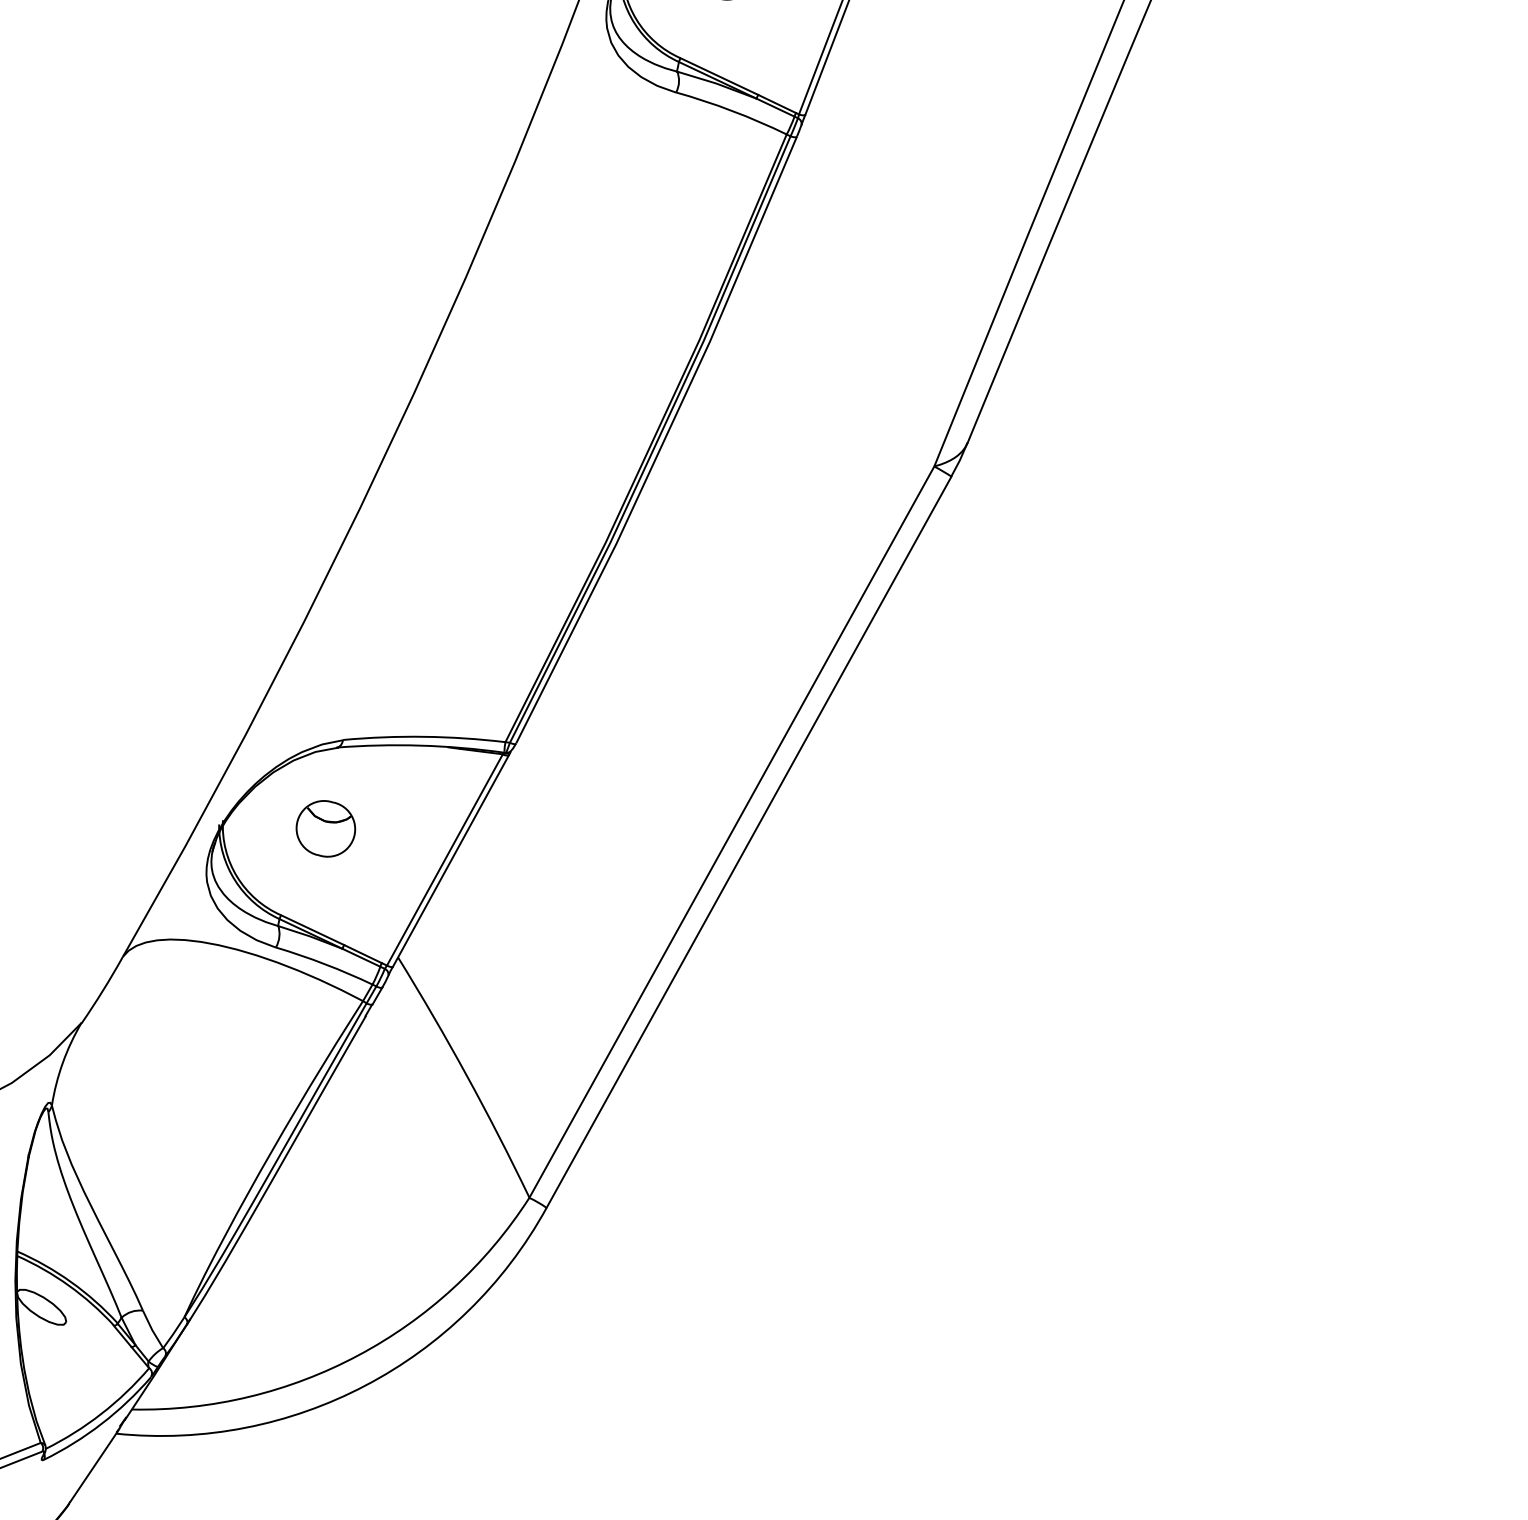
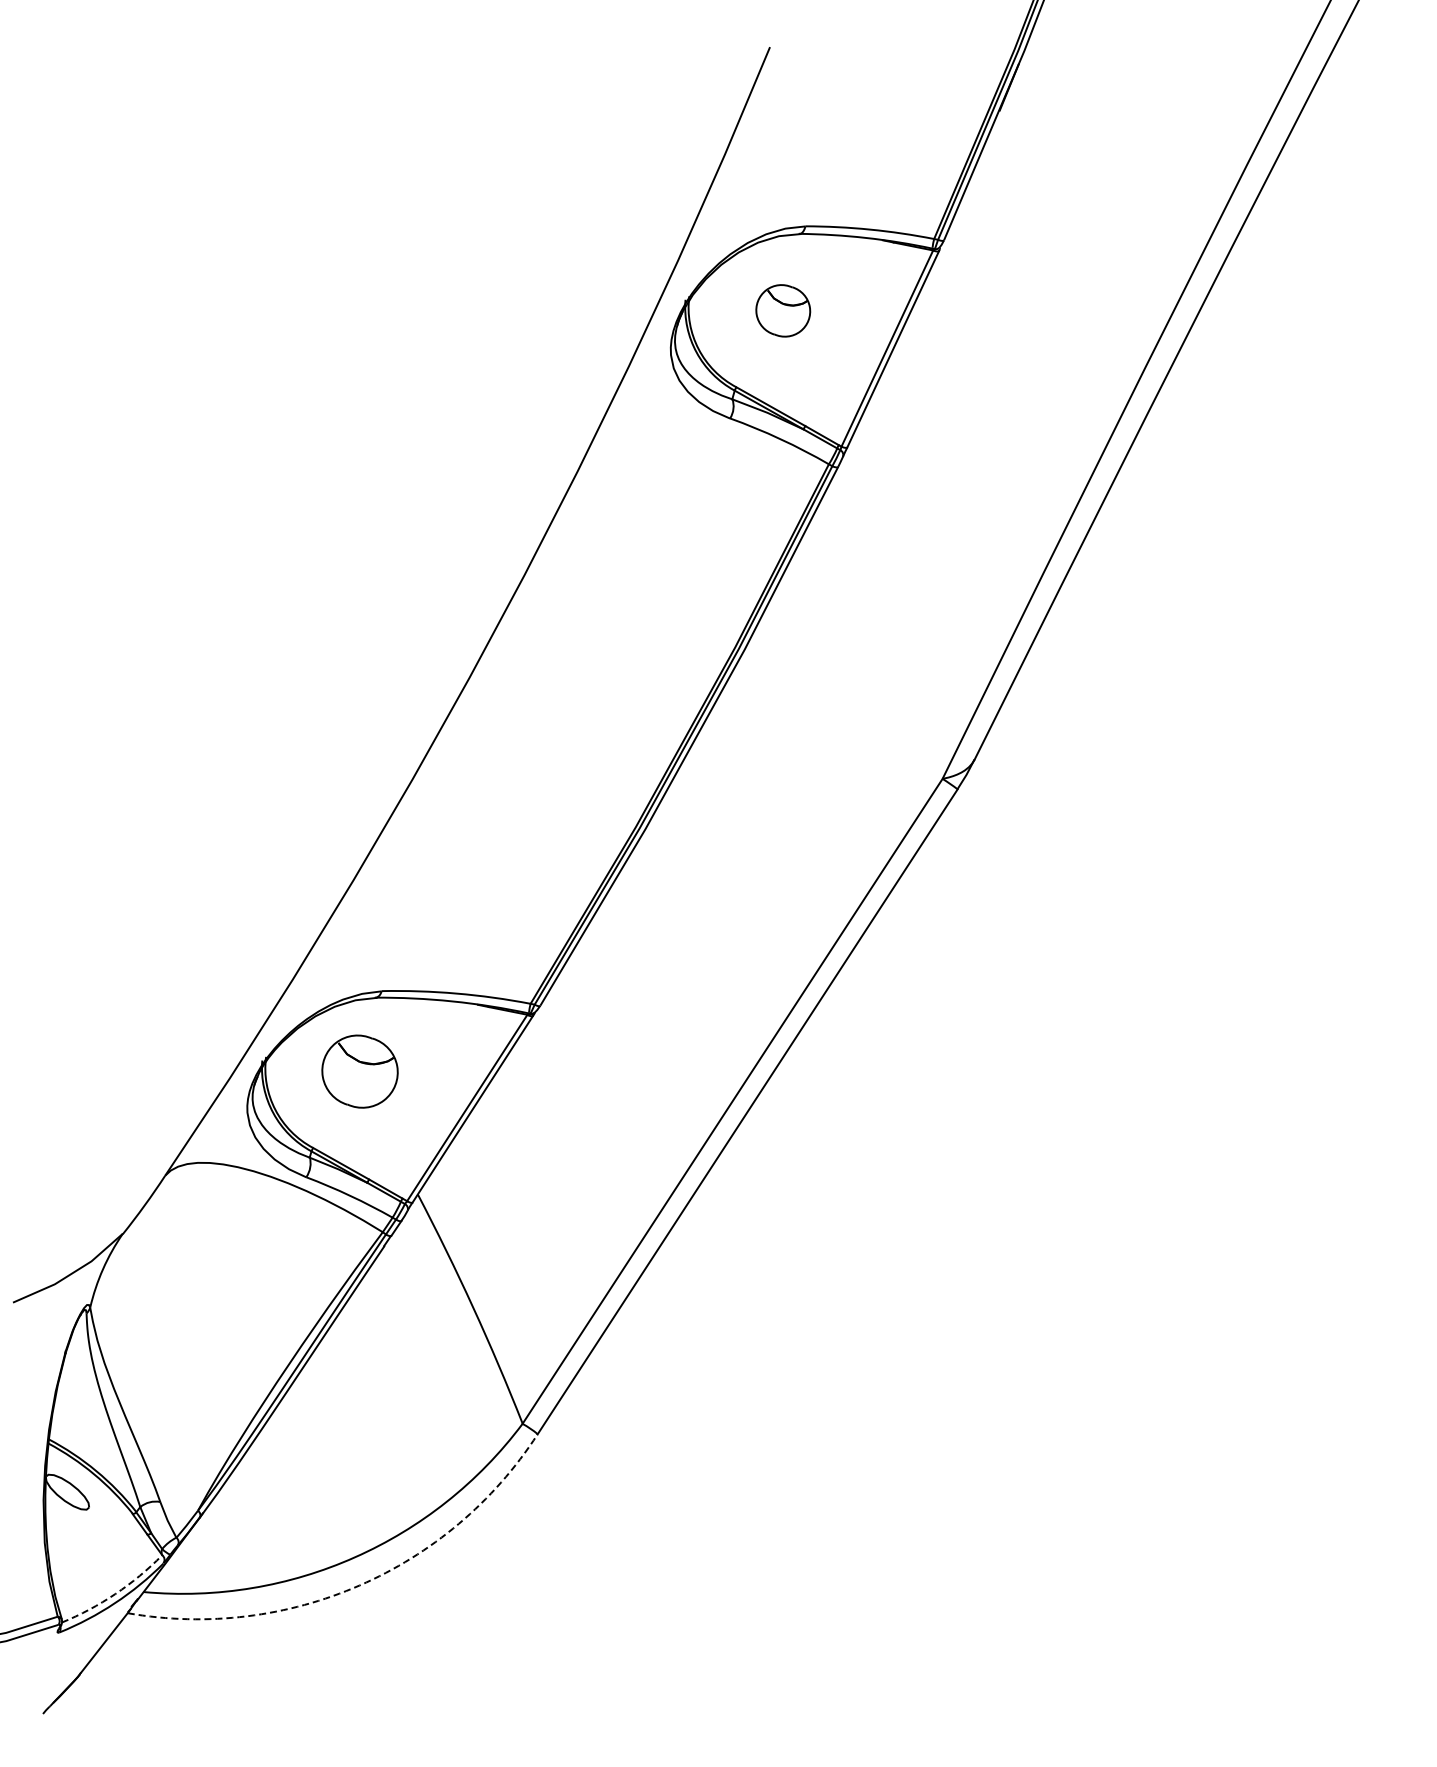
part: (325, 828) -> (359, 1071), size x1.4
arc: (365, 1385) -> (359, 1585), solid -> dashed
arc: (101, 1414) -> (115, 1594), solid -> dashed

